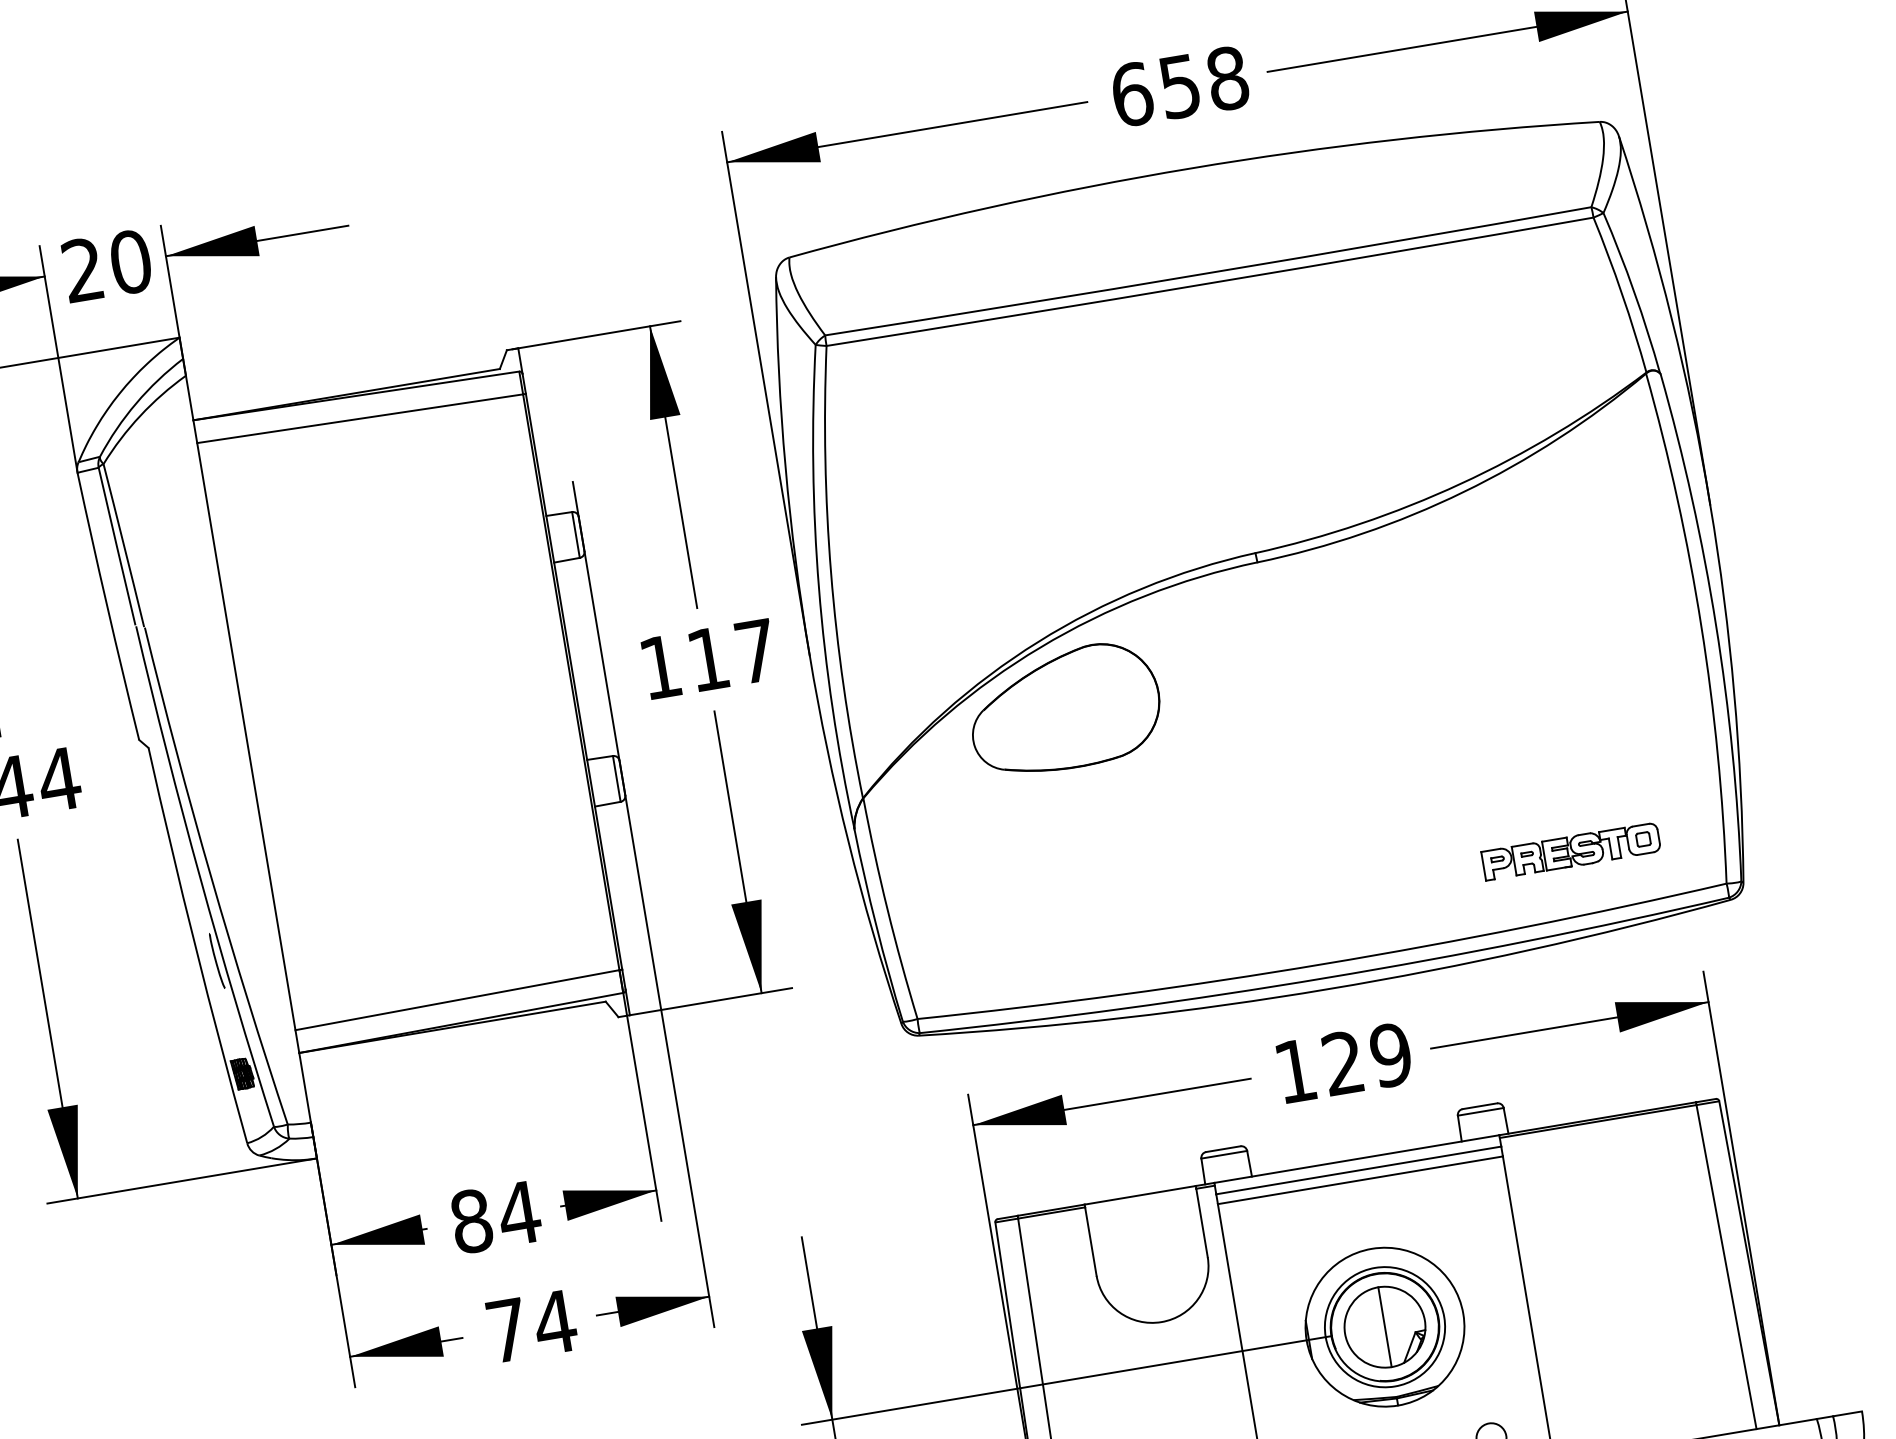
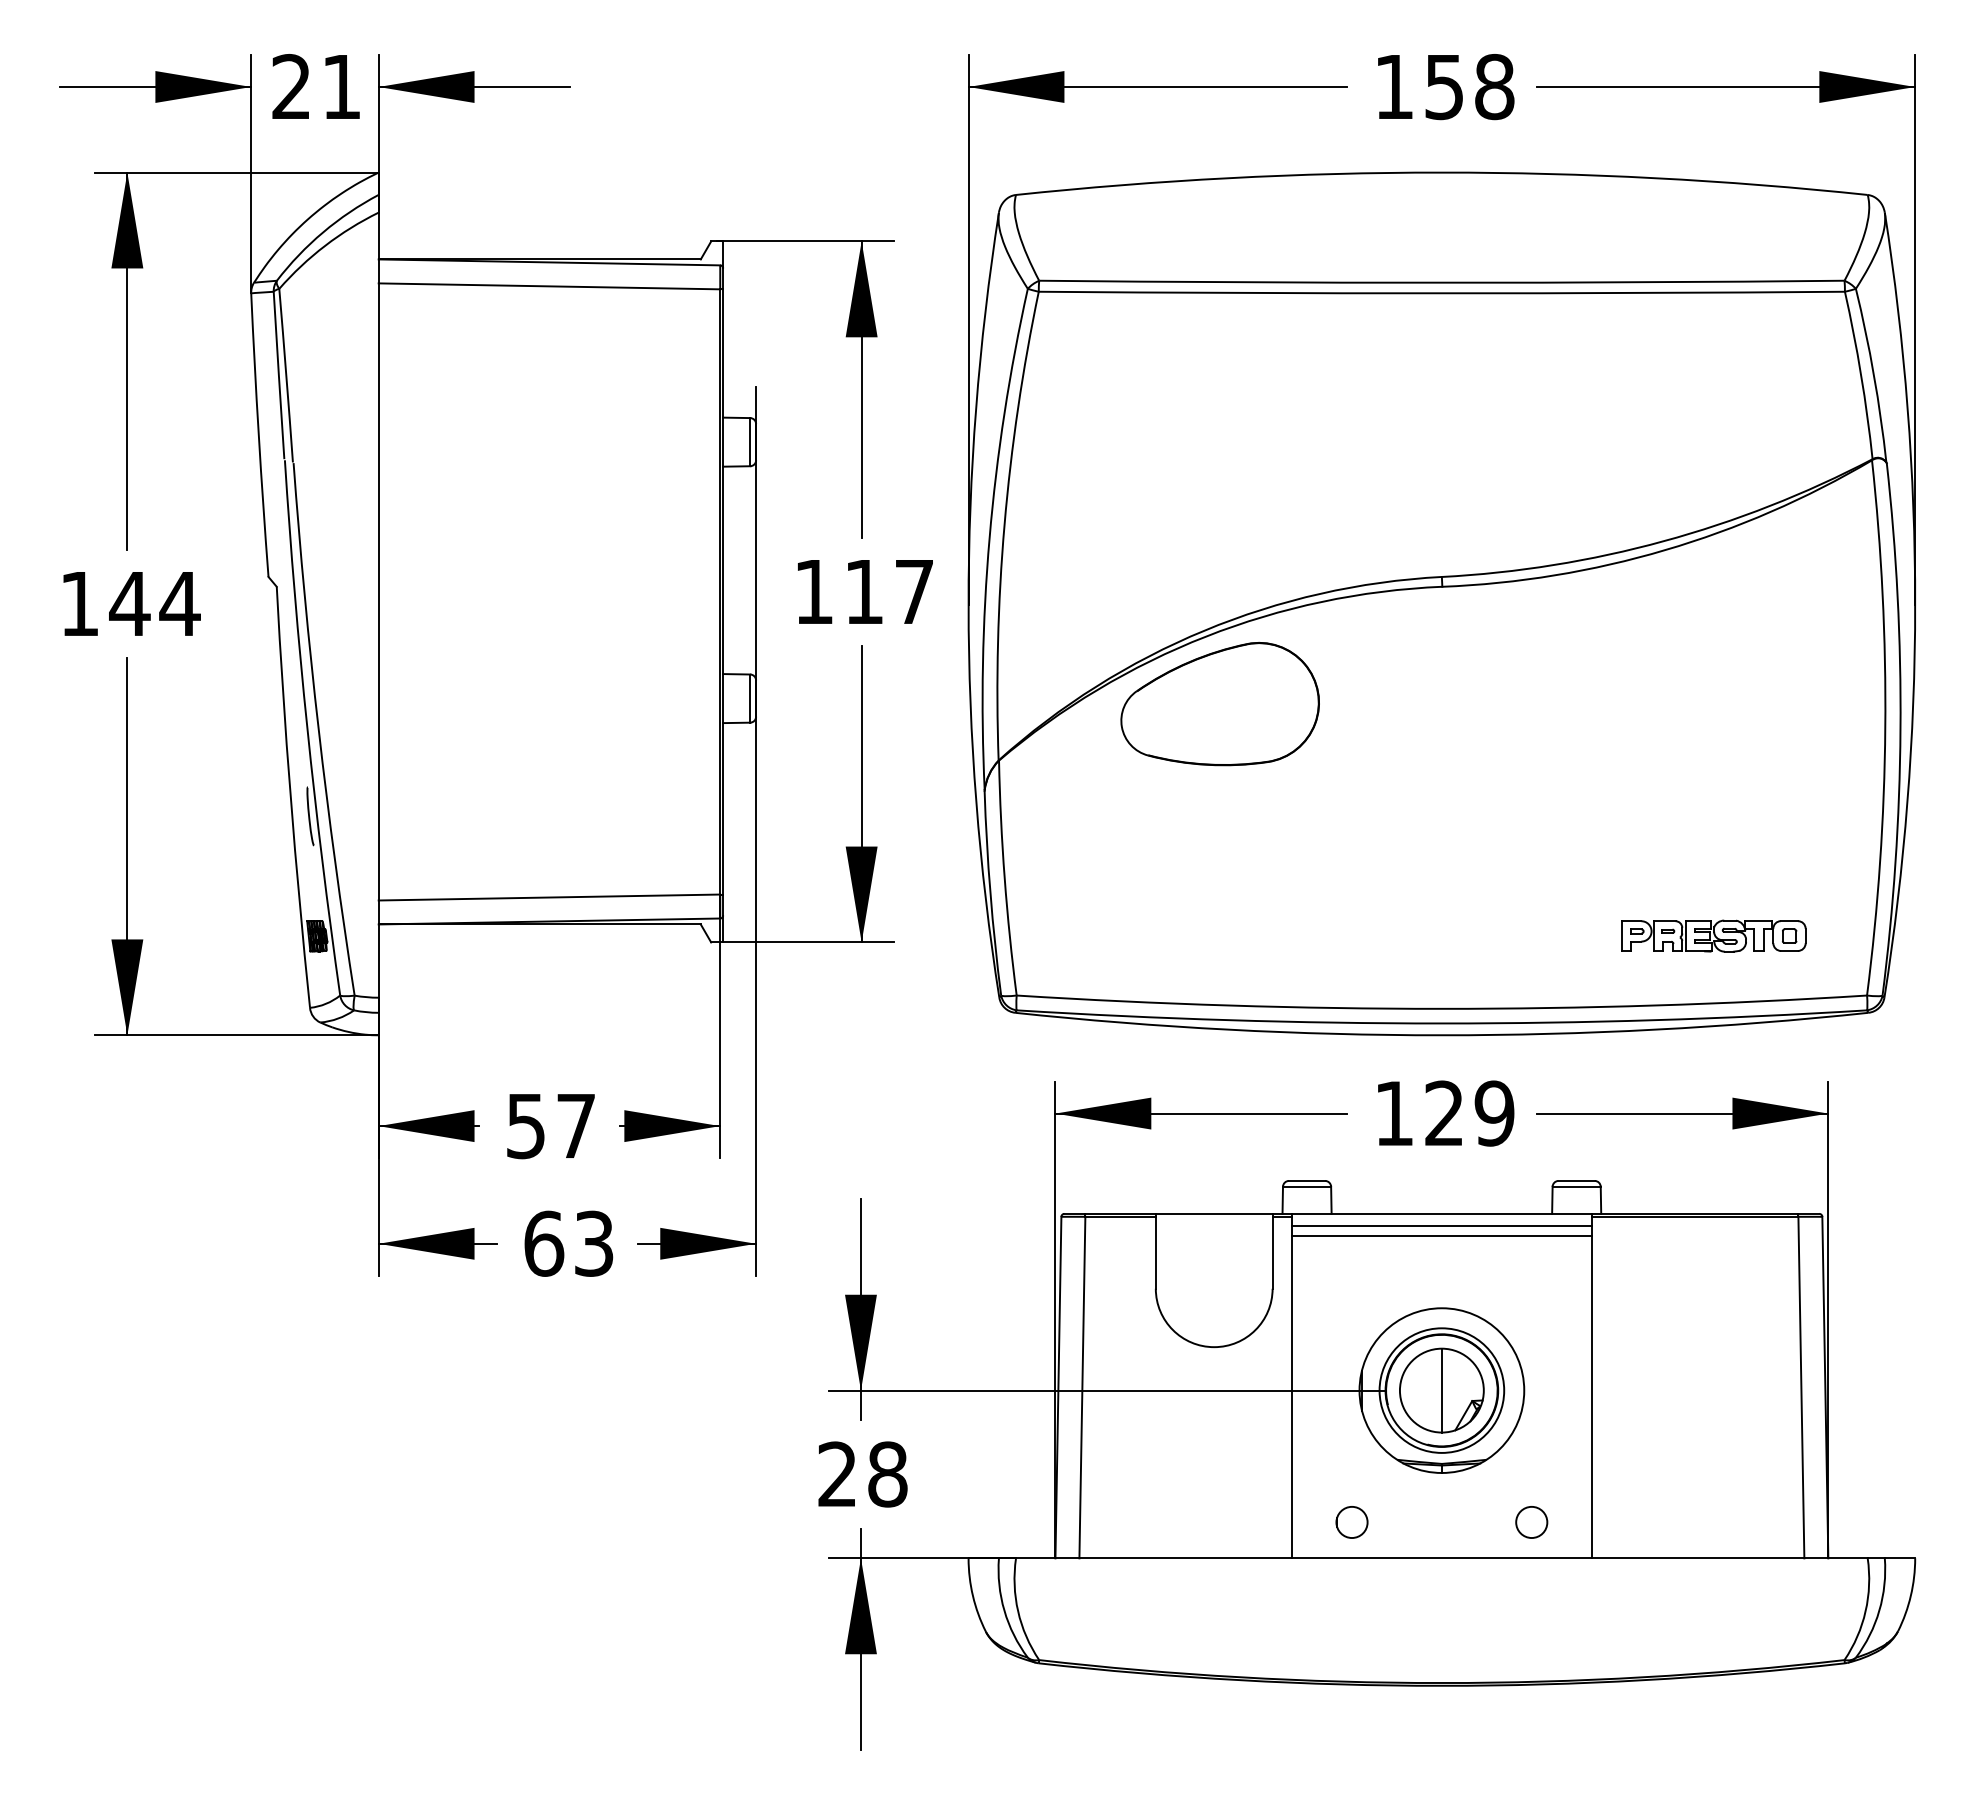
text: (1132, 94) -> (1394, 87), 658 -> 158
text: (130, 262) -> (341, 87), 20 -> 21
text: (495, 1217) -> (551, 1126), 84 -> 57
text: (531, 1326) -> (569, 1243), 74 -> 63

